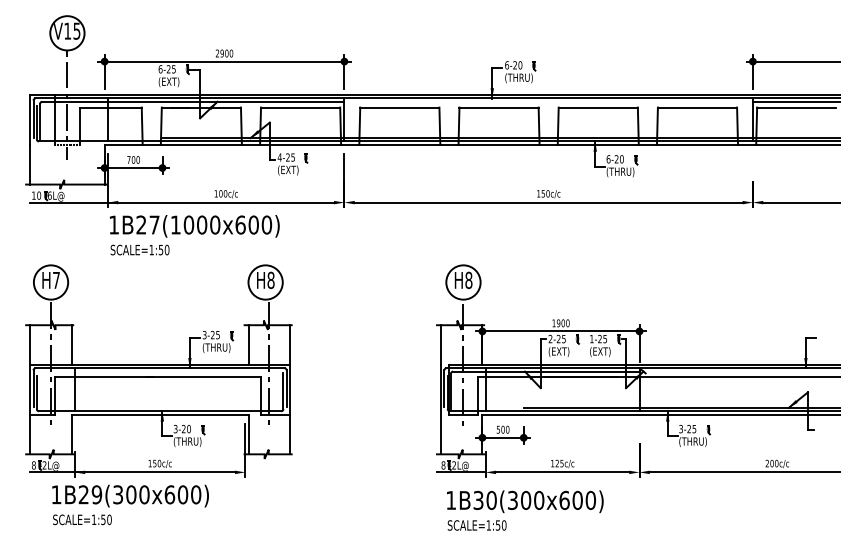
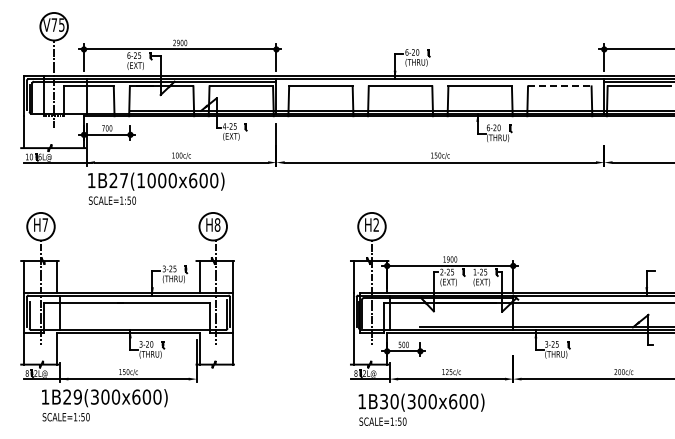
text: (67, 30) -> (54, 24), V15 -> V75
line: (697, 107) -> (559, 86), solid -> dashed
text: (469, 279) -> (376, 224), H8 -> H2

